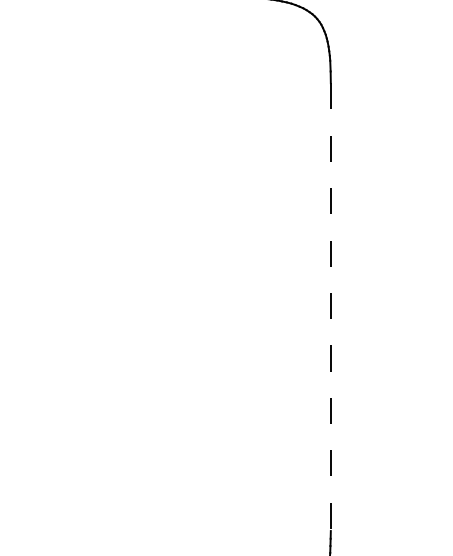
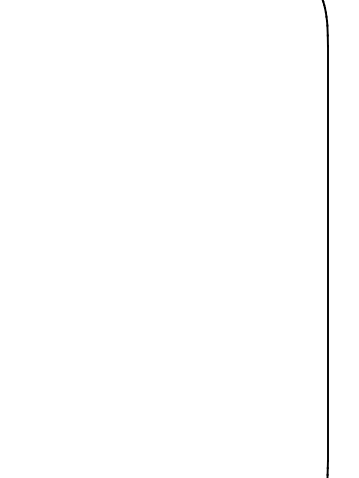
line: (330, 307) -> (327, 254), dashed -> solid

